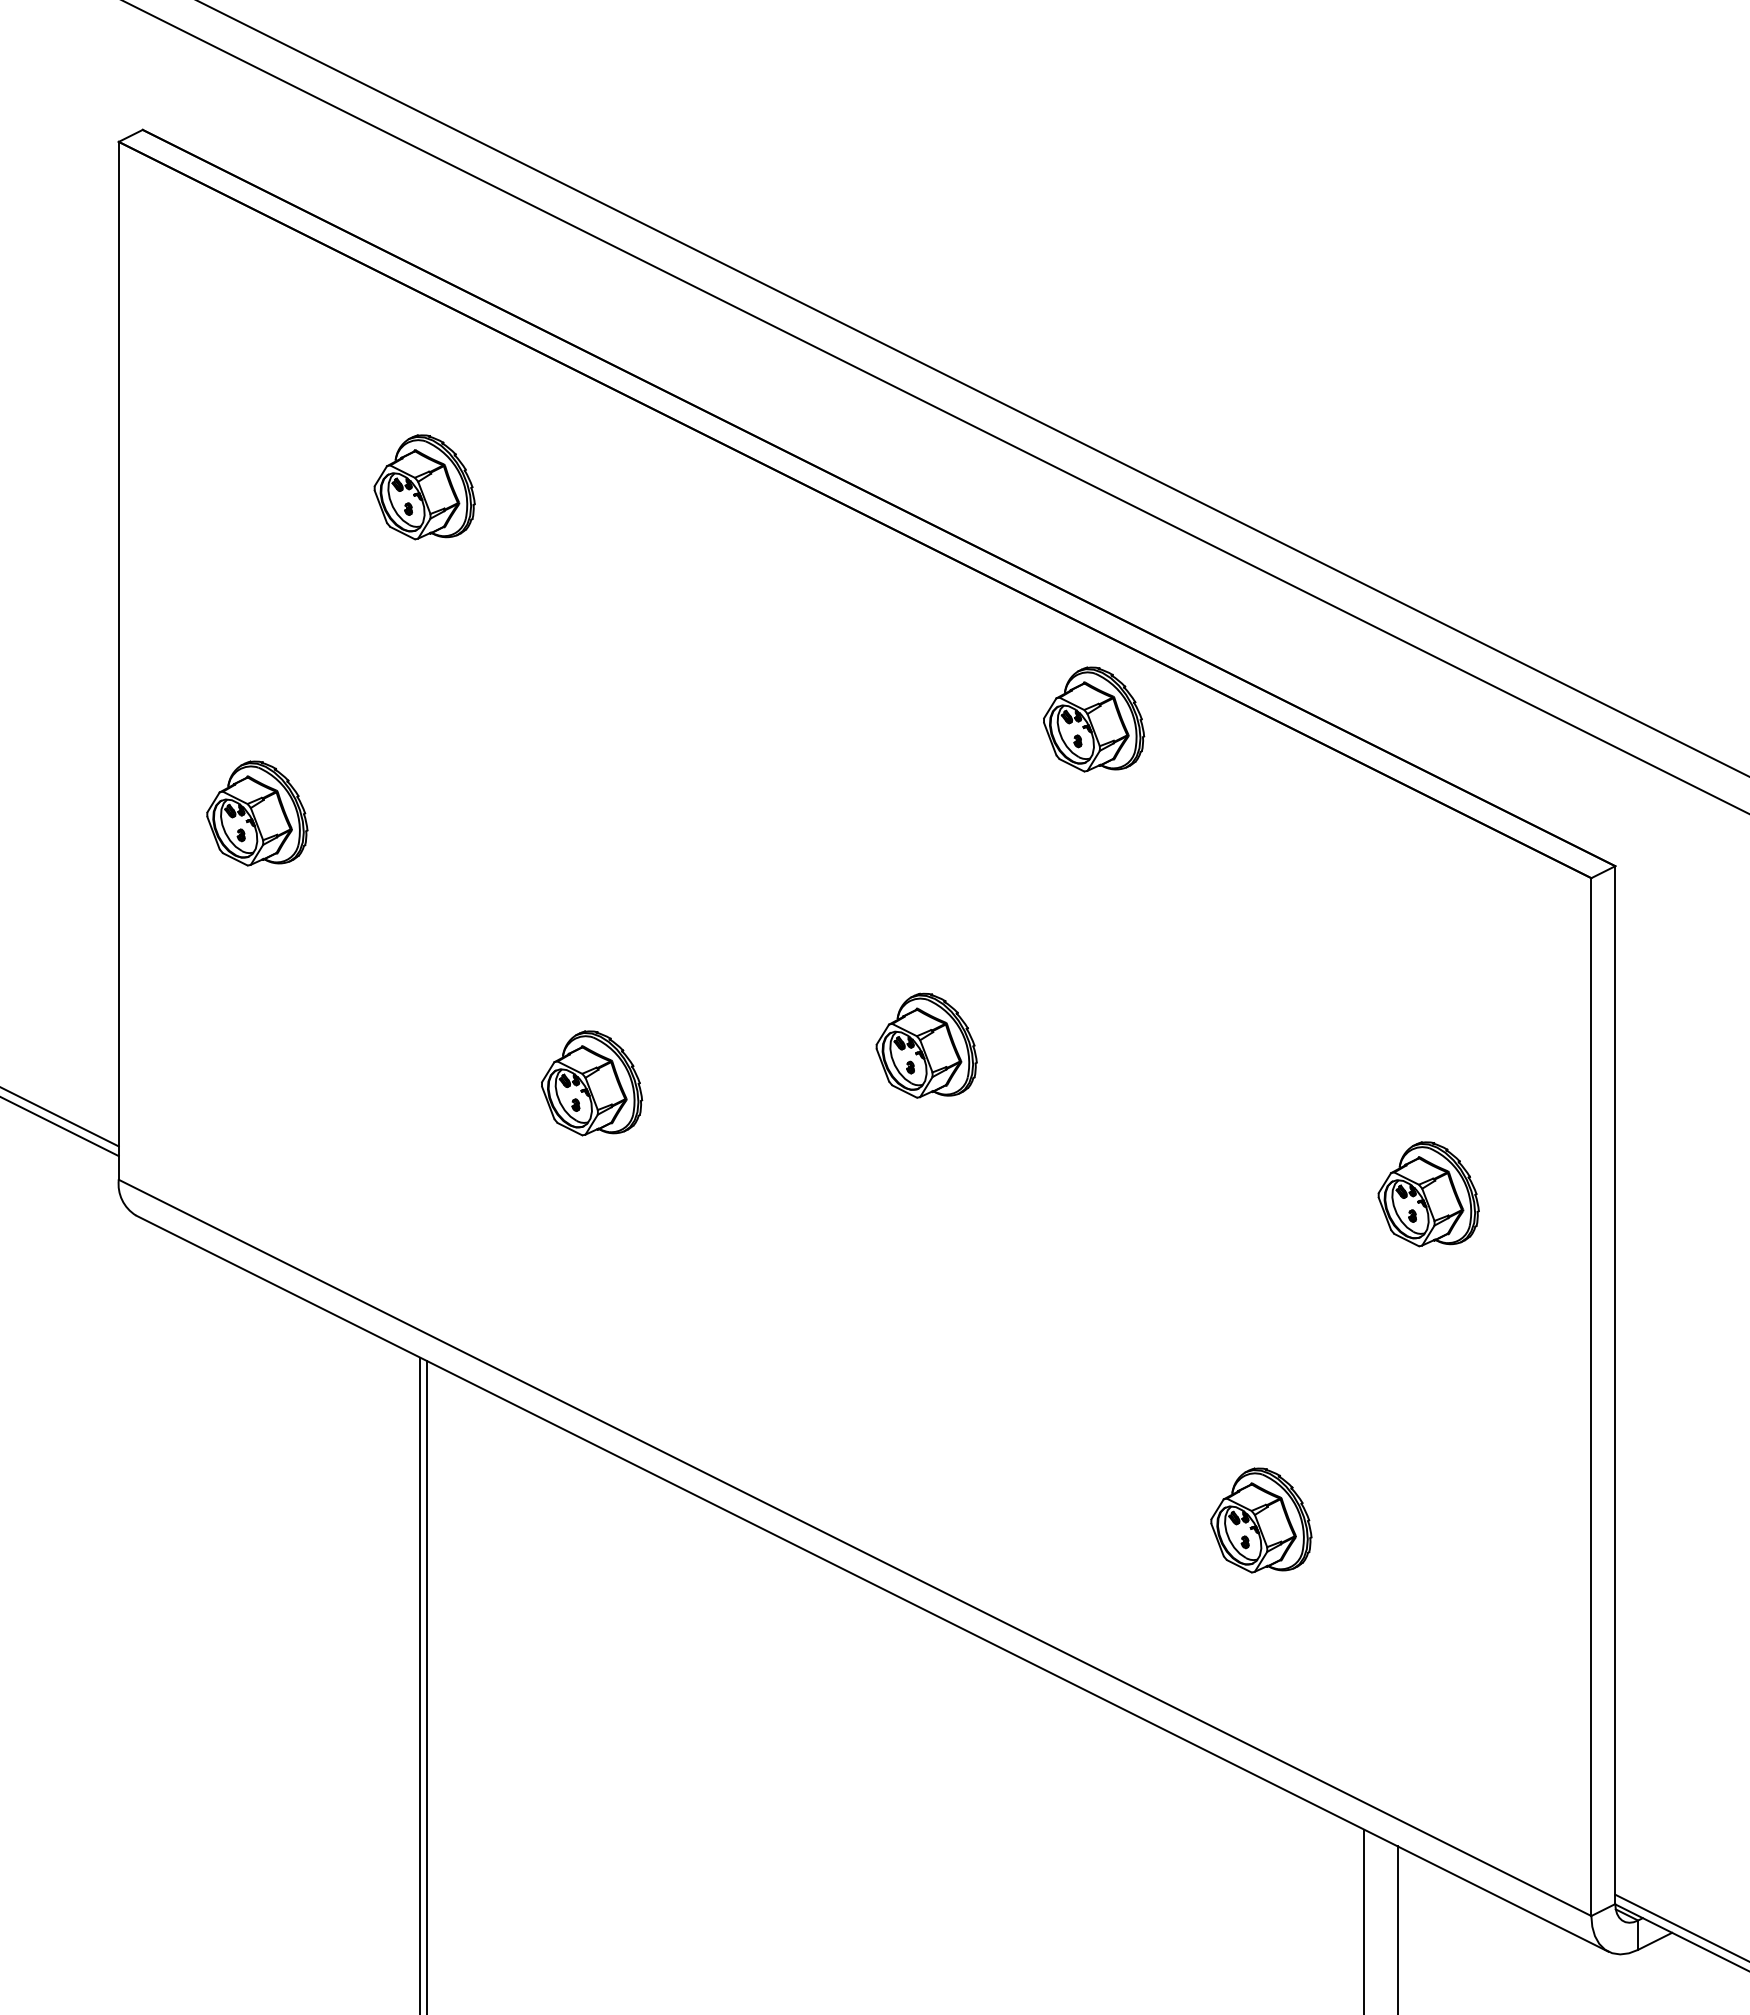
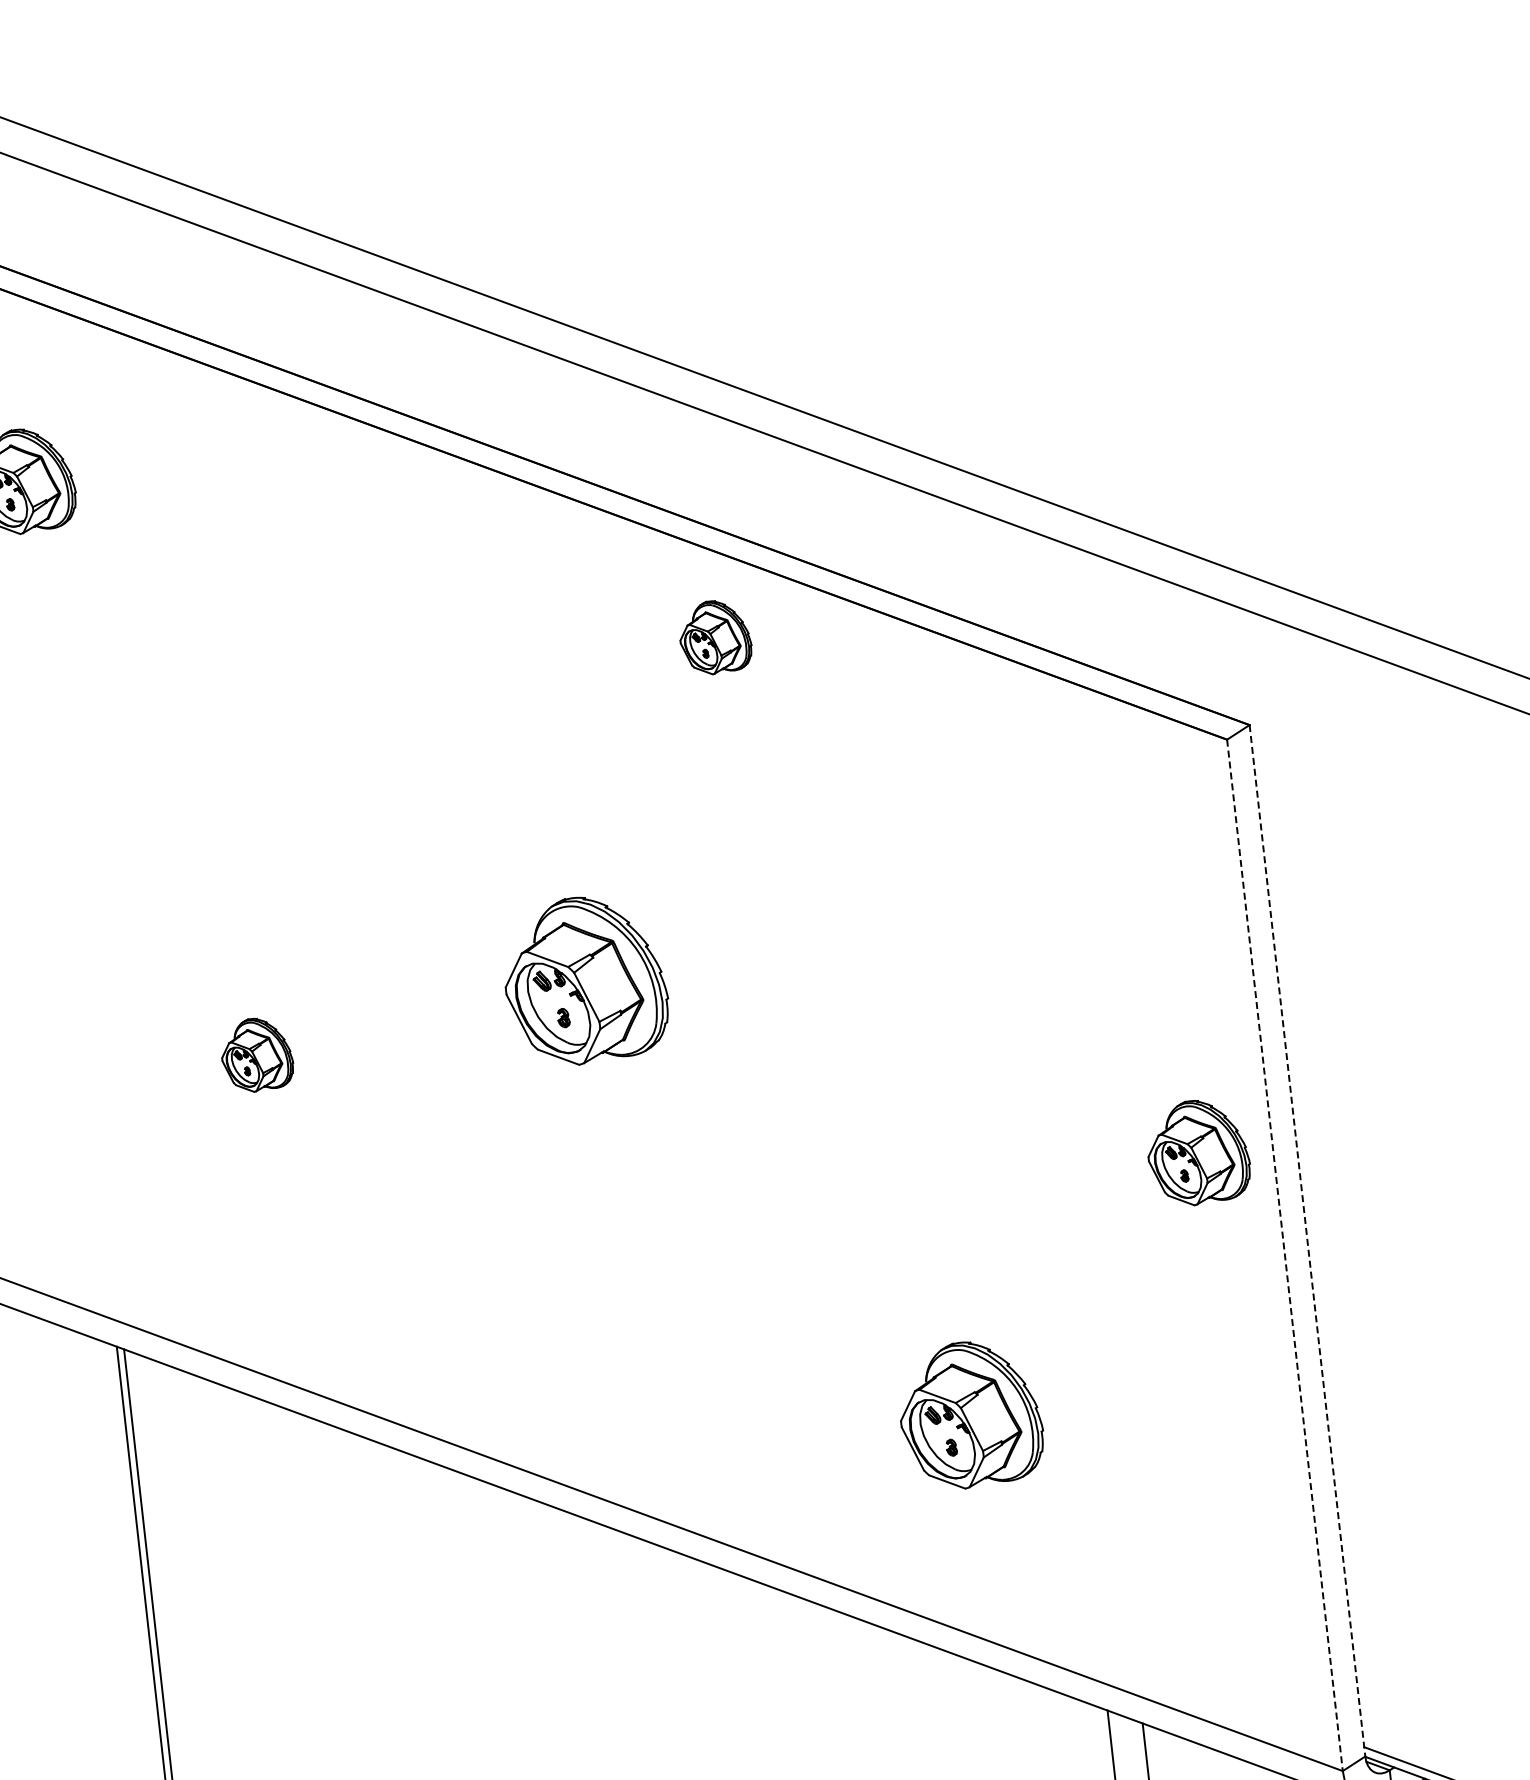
part: (1094, 719) -> (715, 637), size x0.7
part: (926, 1045) -> (585, 980), size x1.6
part: (592, 1083) -> (257, 1055), size x0.7
part: (1428, 1194) -> (1198, 1152), moved
line: (1615, 1385) -> (1307, 1241), solid -> dashed
line: (1591, 1397) -> (1285, 1255), solid -> dashed
part: (1261, 1520) -> (970, 1414), size x1.4

